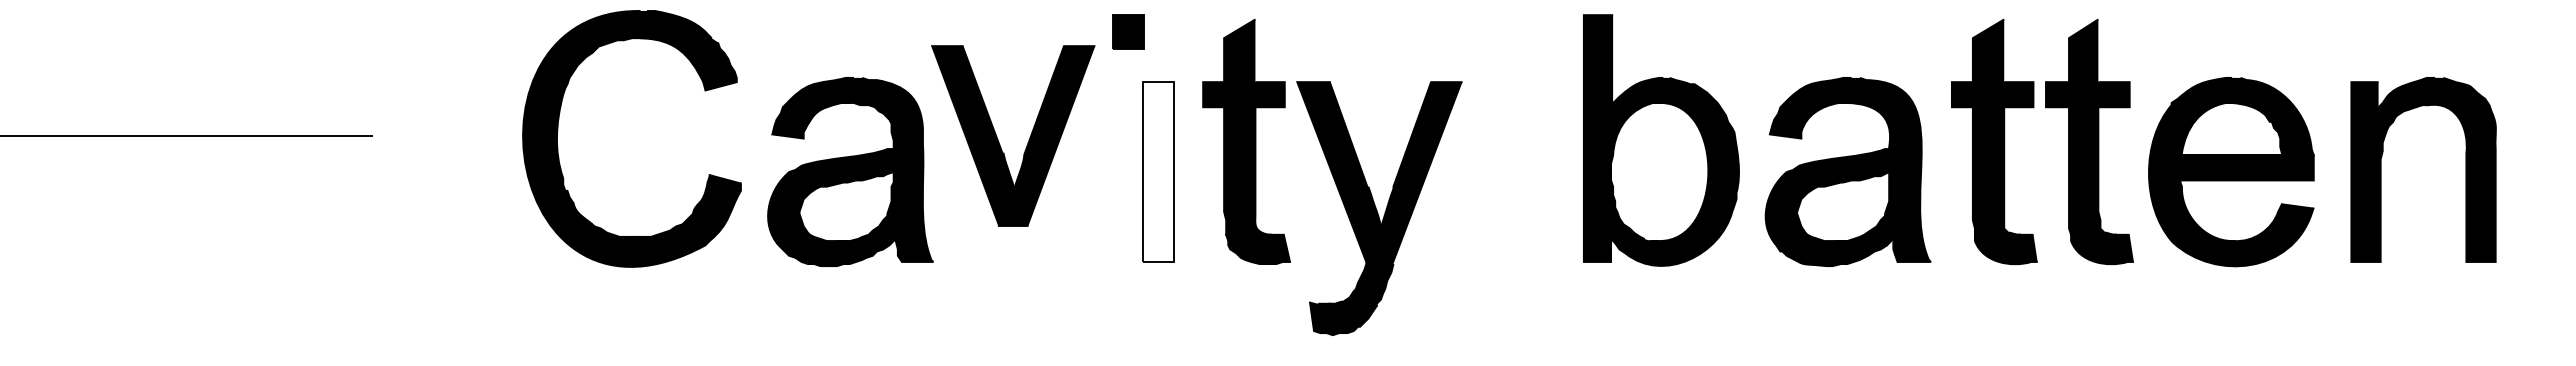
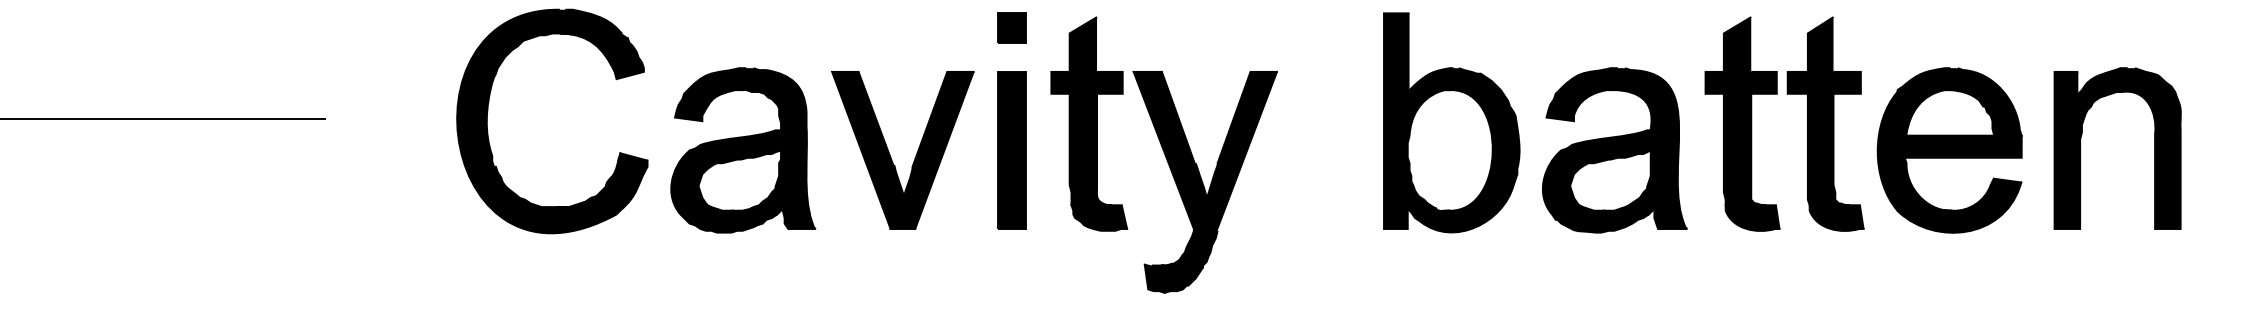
part: (1128, 31) -> (1012, 27), moved
part: (999, 141) -> (890, 155), moved
fill: (1157, 171) -> (1011, 149), added

